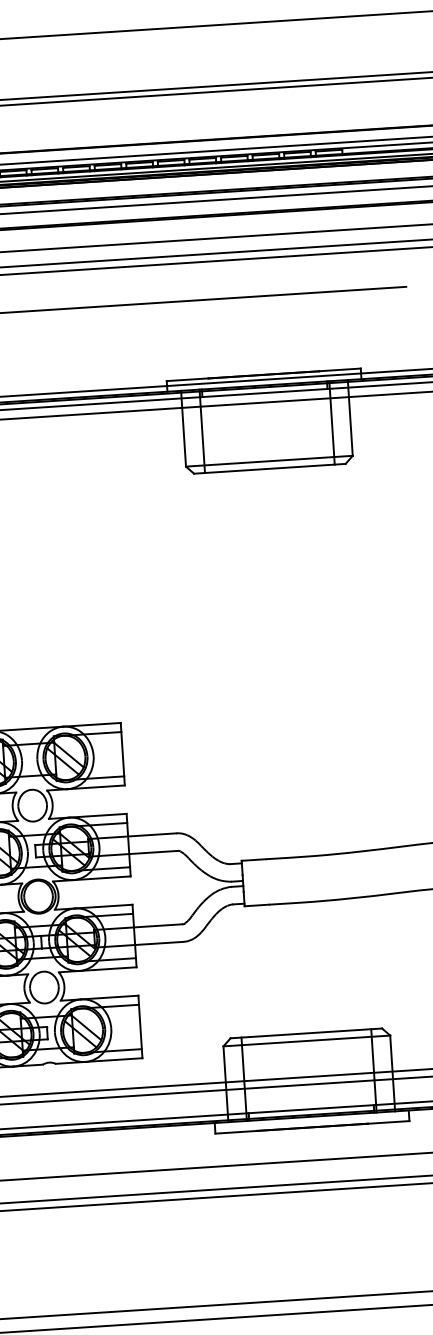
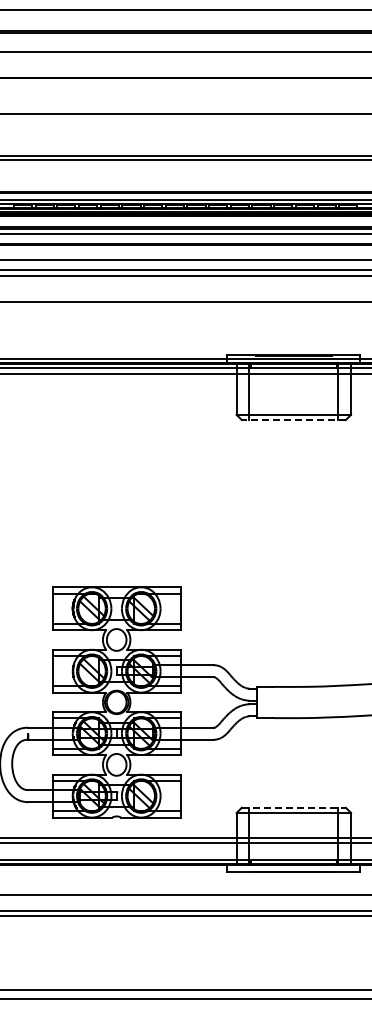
line: (269, 469) -> (293, 420), solid -> dashed
line: (307, 1032) -> (294, 807), solid -> dashed

